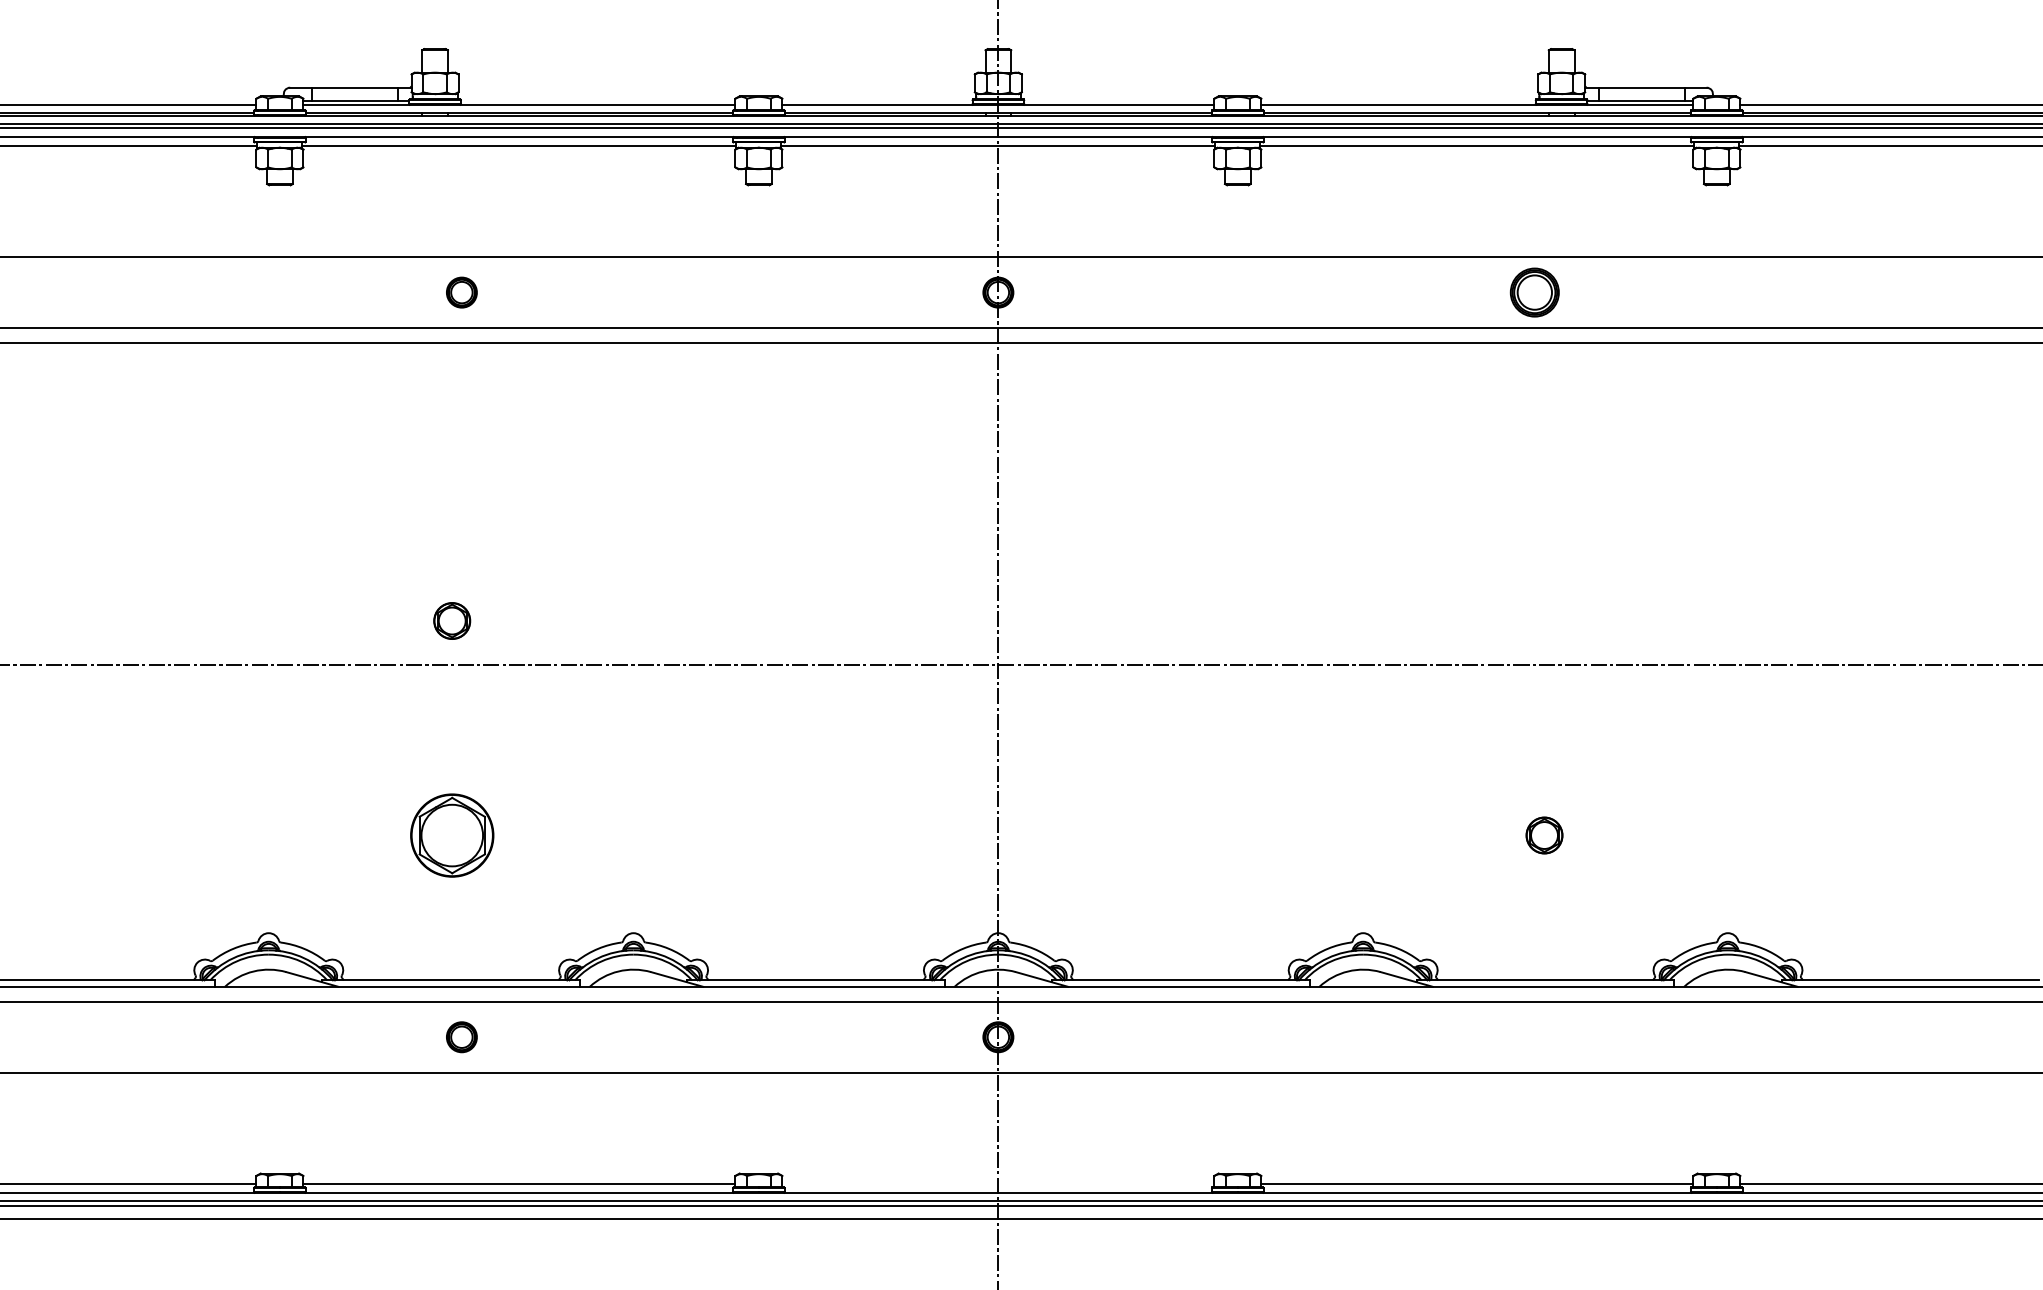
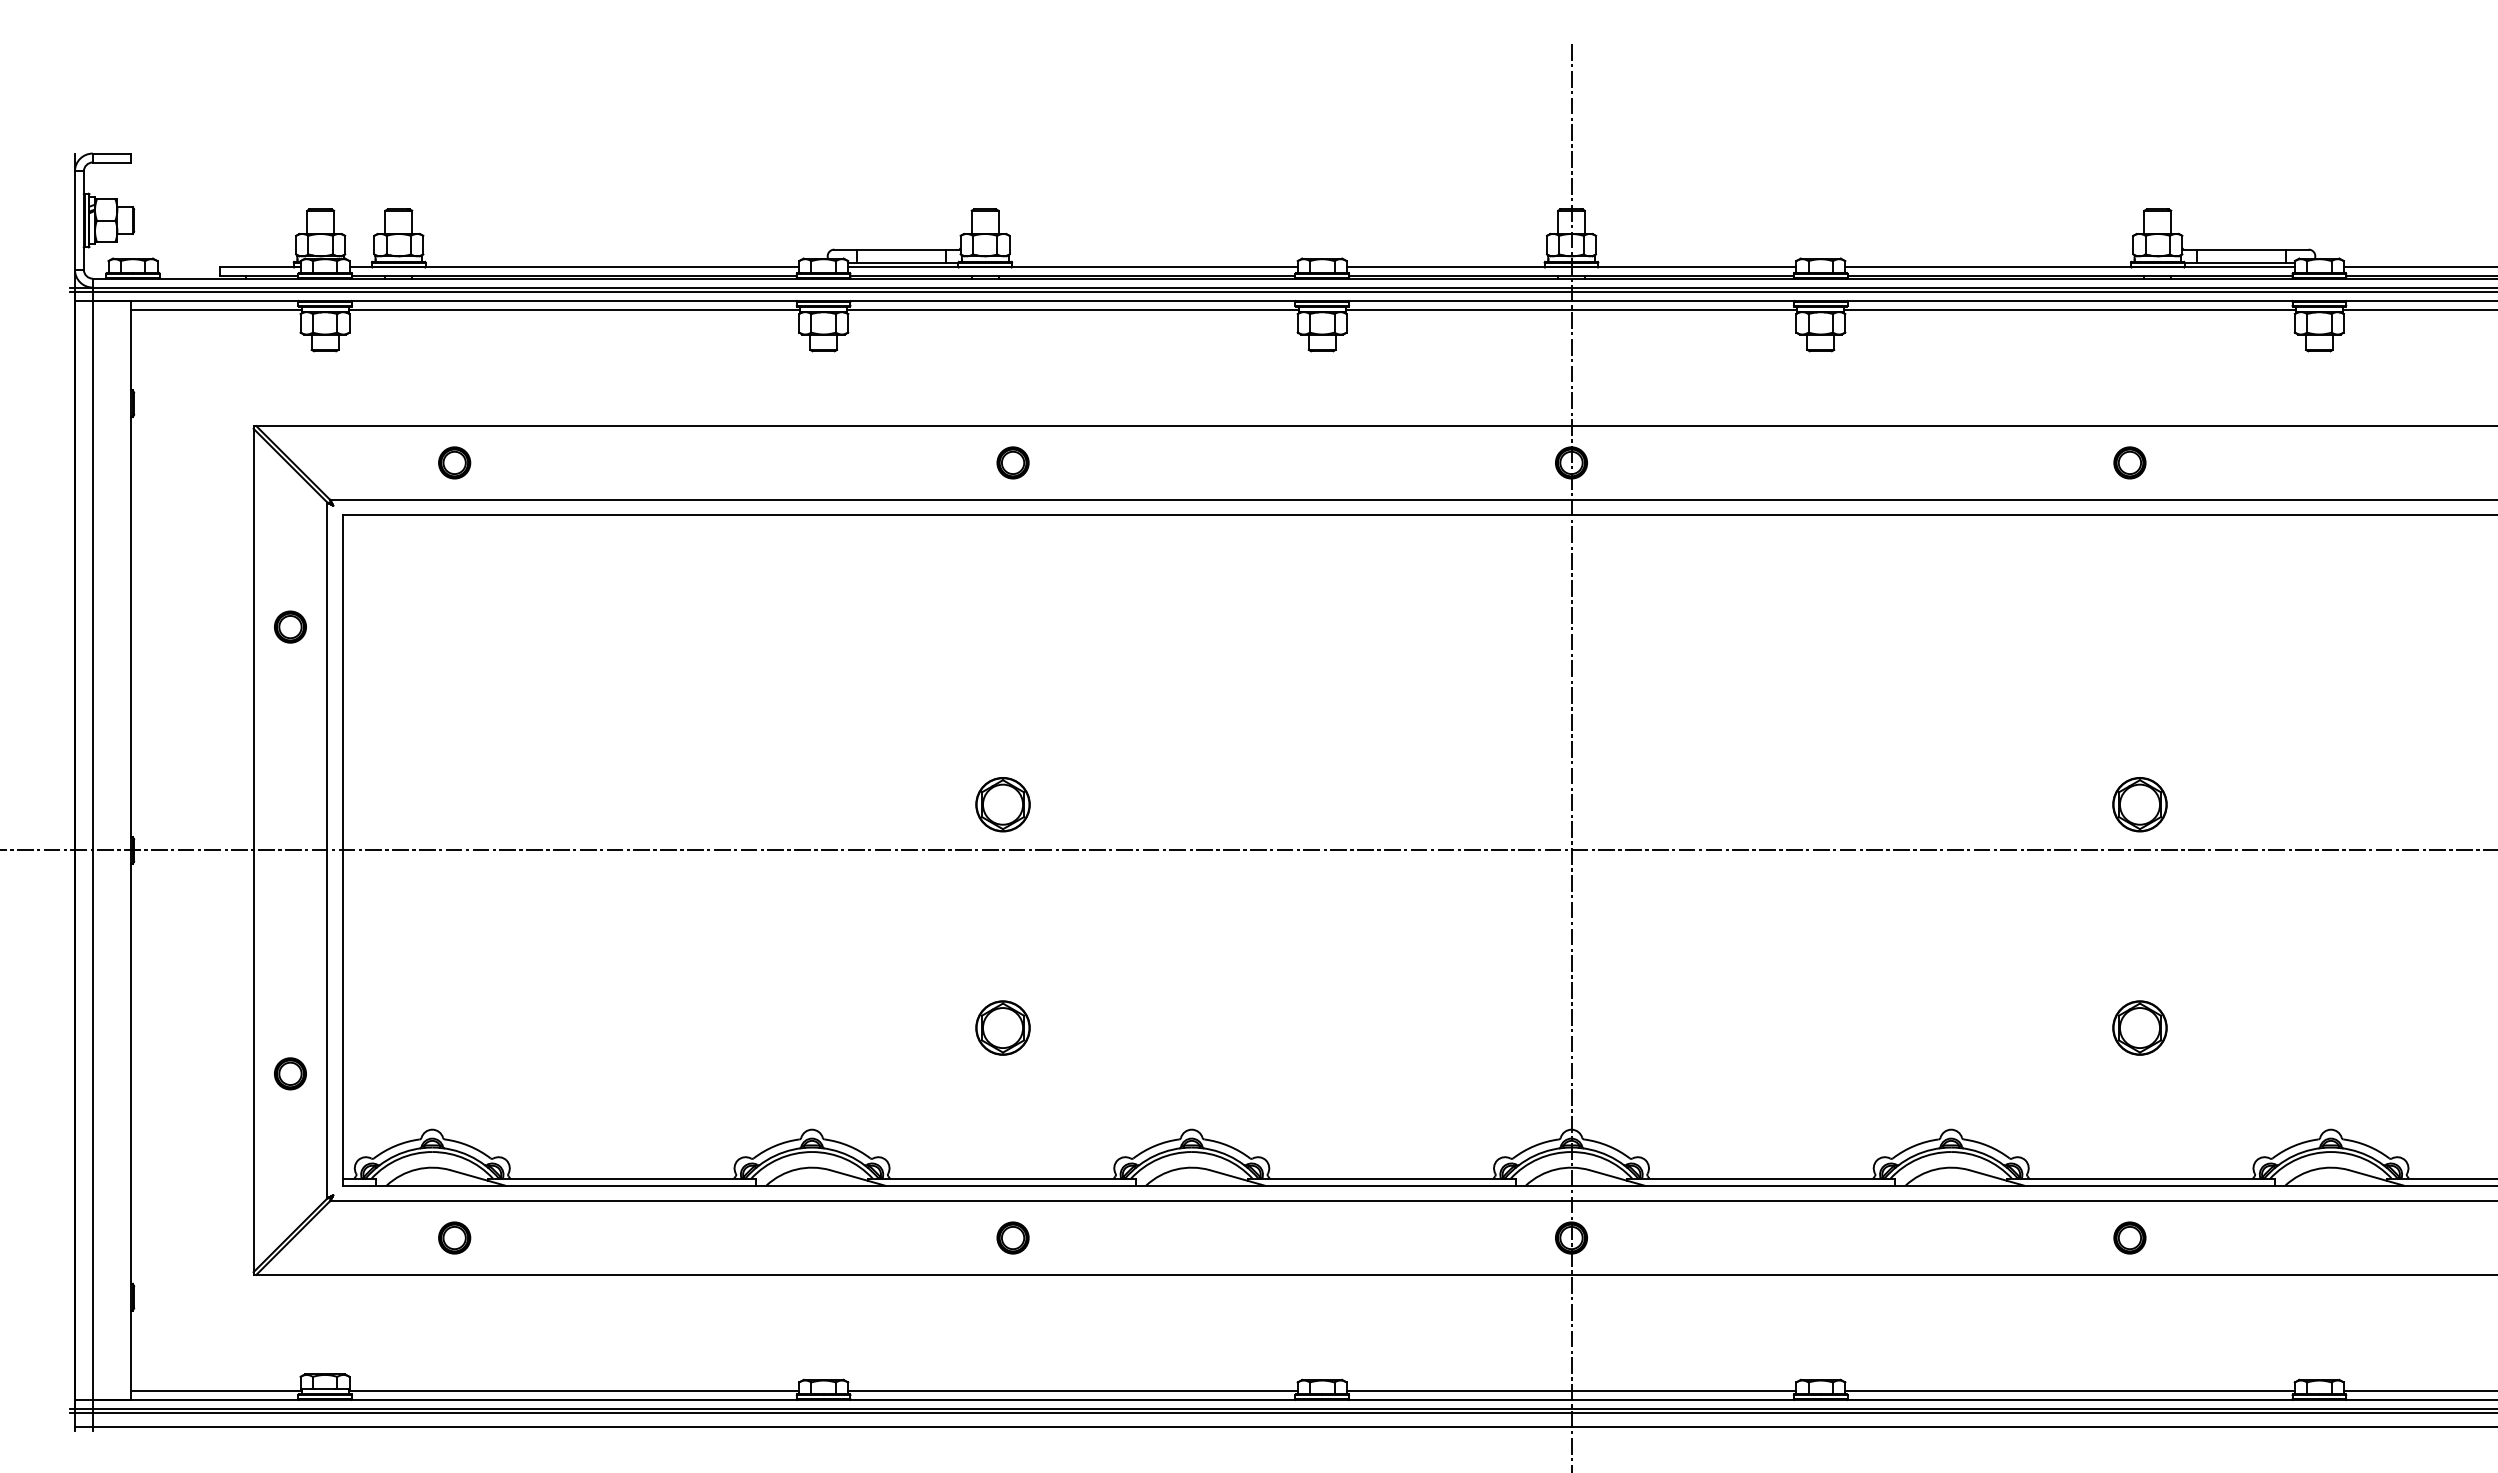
part: (1534, 292) -> (2129, 462), size x0.62
part: (451, 620) -> (1002, 804), size x1.43
part: (1544, 620) -> (2139, 804), added
part: (451, 834) -> (1002, 1027), size x0.62
part: (1544, 834) -> (2139, 1027), size x1.43
part: (1534, 1036) -> (2129, 1237), added
line: (998, 1184) -> (1571, 1391), added

